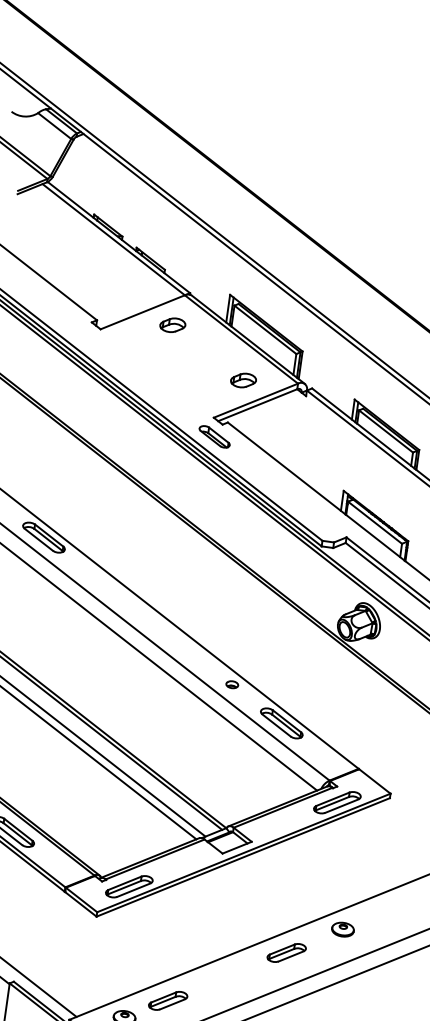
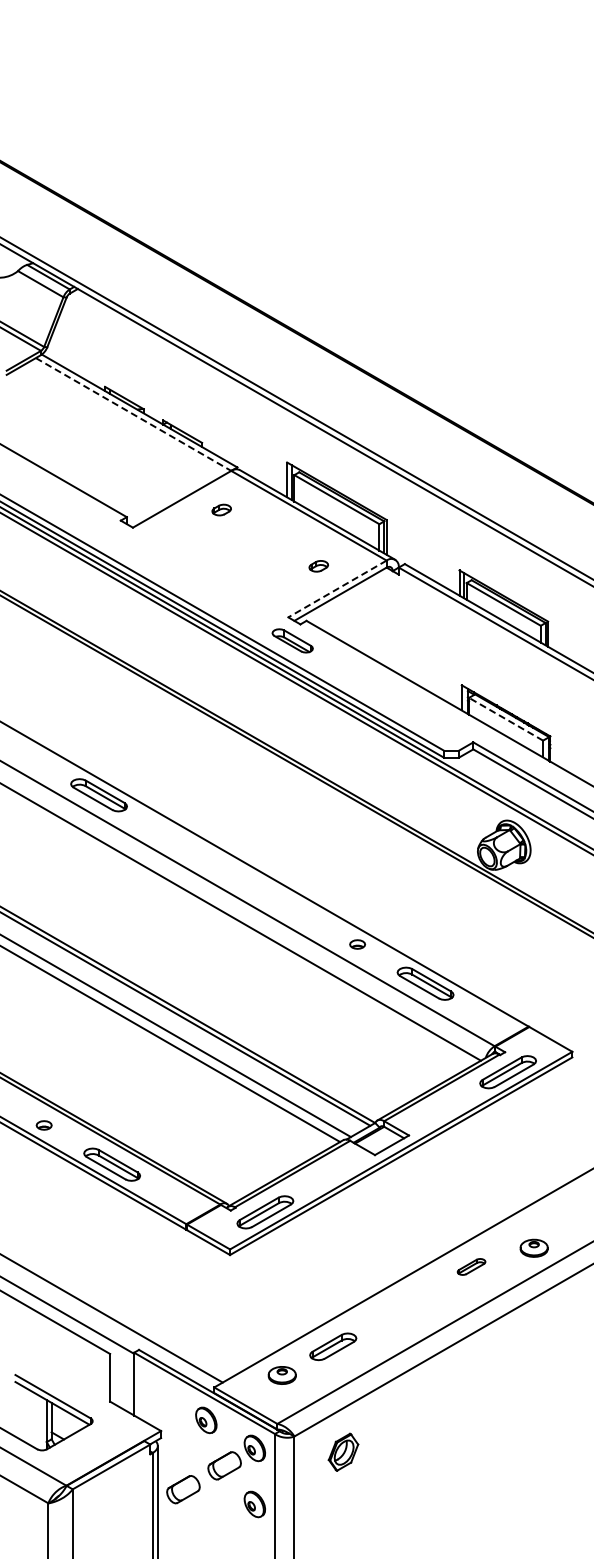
line: (113, 239) -> (133, 414), solid -> dashed
part: (172, 324) -> (221, 509), size x0.6
part: (243, 380) -> (318, 566), size x0.6
line: (256, 400) -> (337, 588), solid -> dashed
line: (375, 522) -> (506, 719), solid -> dashed
part: (342, 928) -> (533, 1247), moved
part: (286, 952) -> (471, 1266), size x0.6

